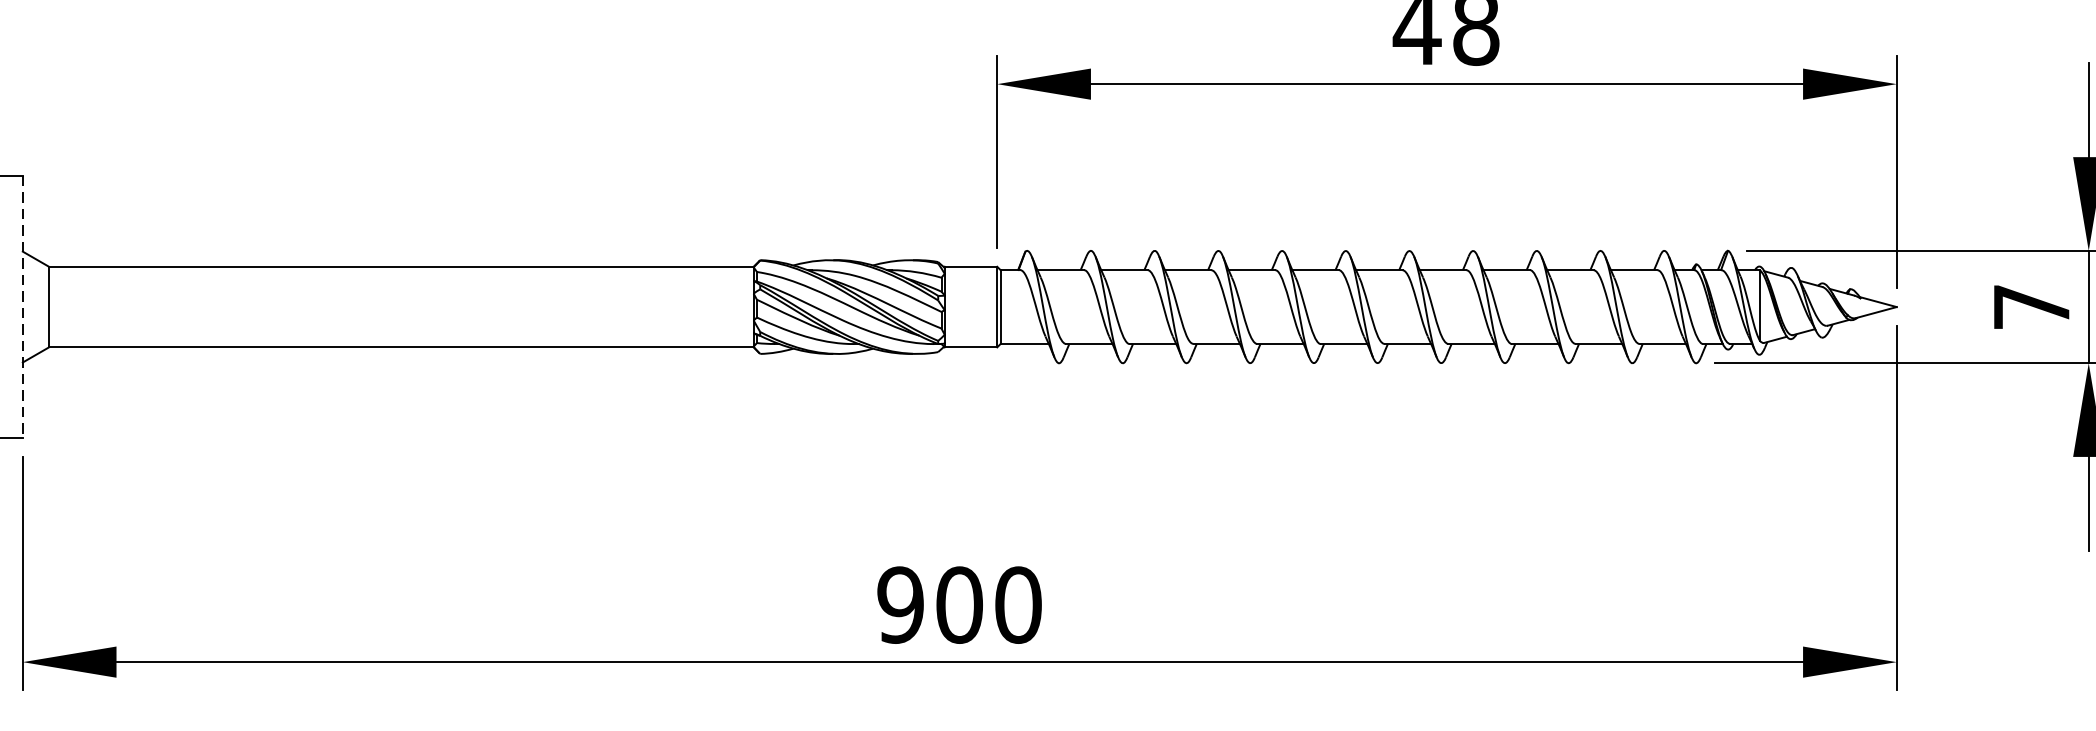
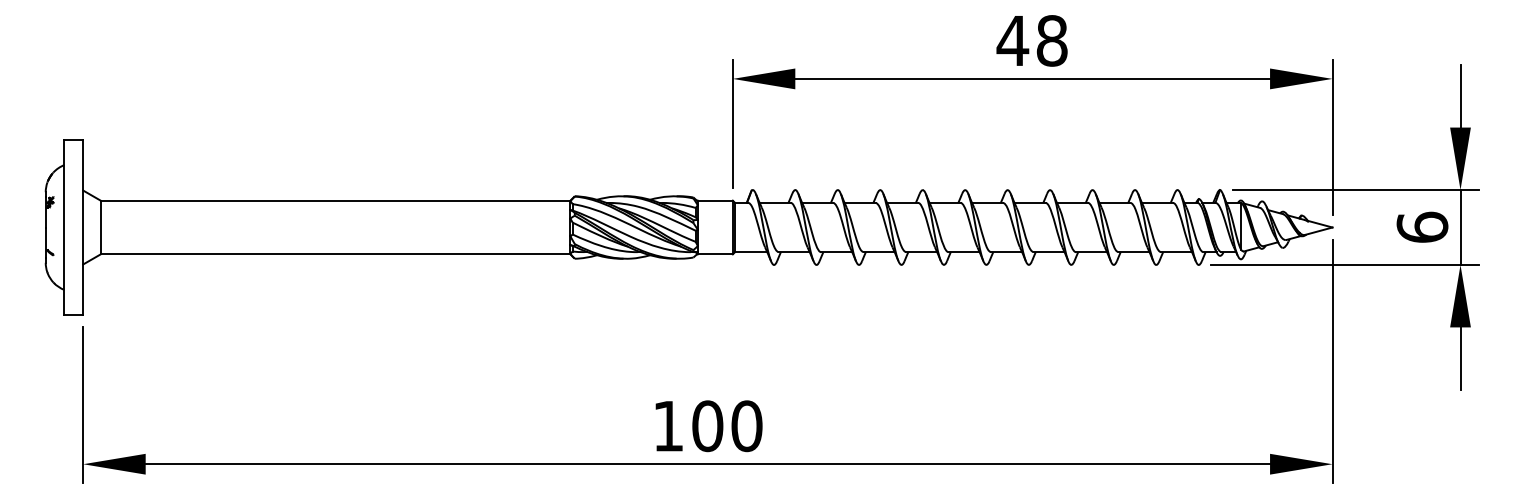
text: (2031, 305) -> (1422, 226), 7 -> 6
line: (23, 308) -> (83, 228), dashed -> solid
text: (900, 605) -> (668, 426), 900 -> 100

